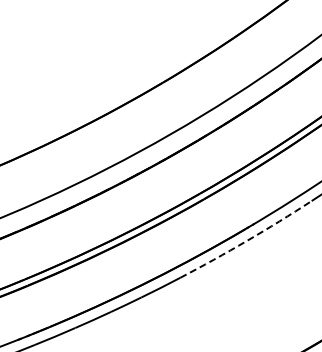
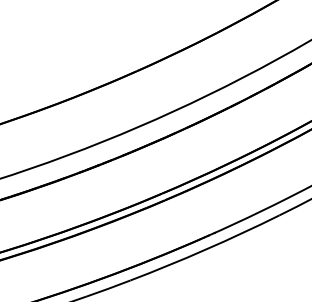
arc: (246, 240) -> (205, 249), dashed -> solid

